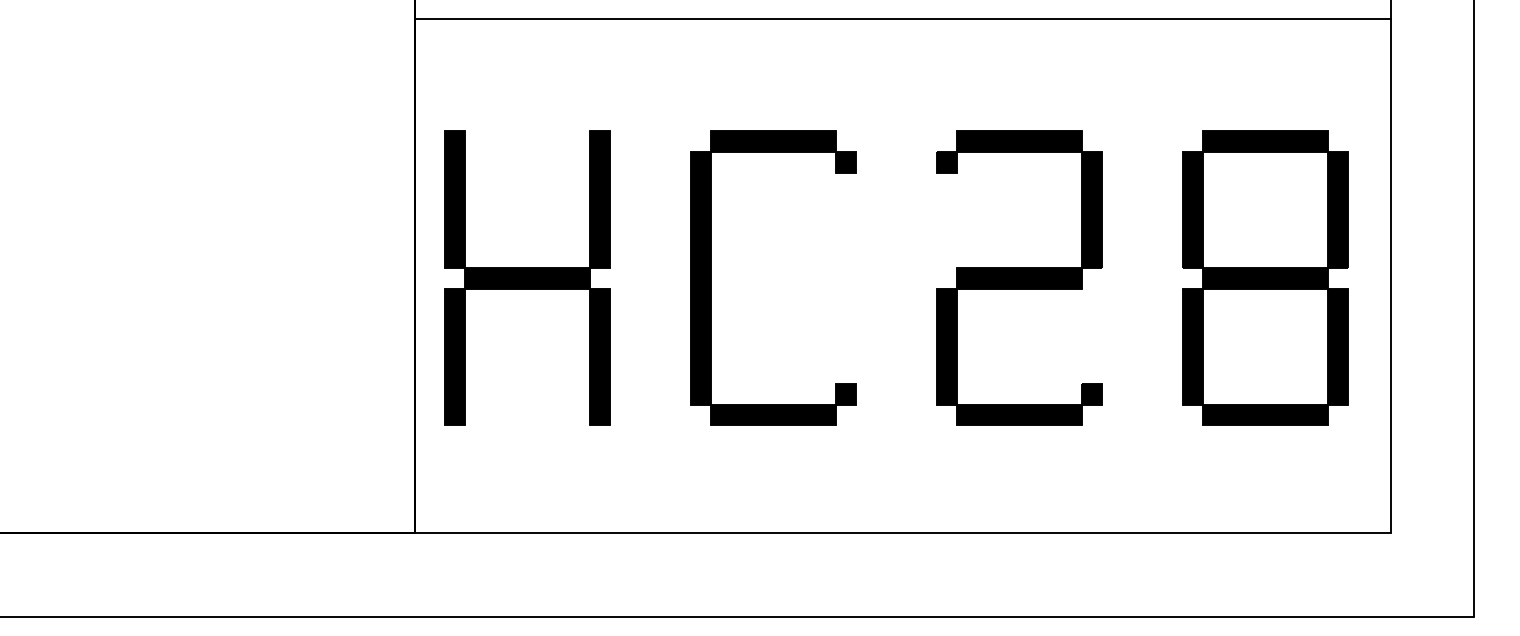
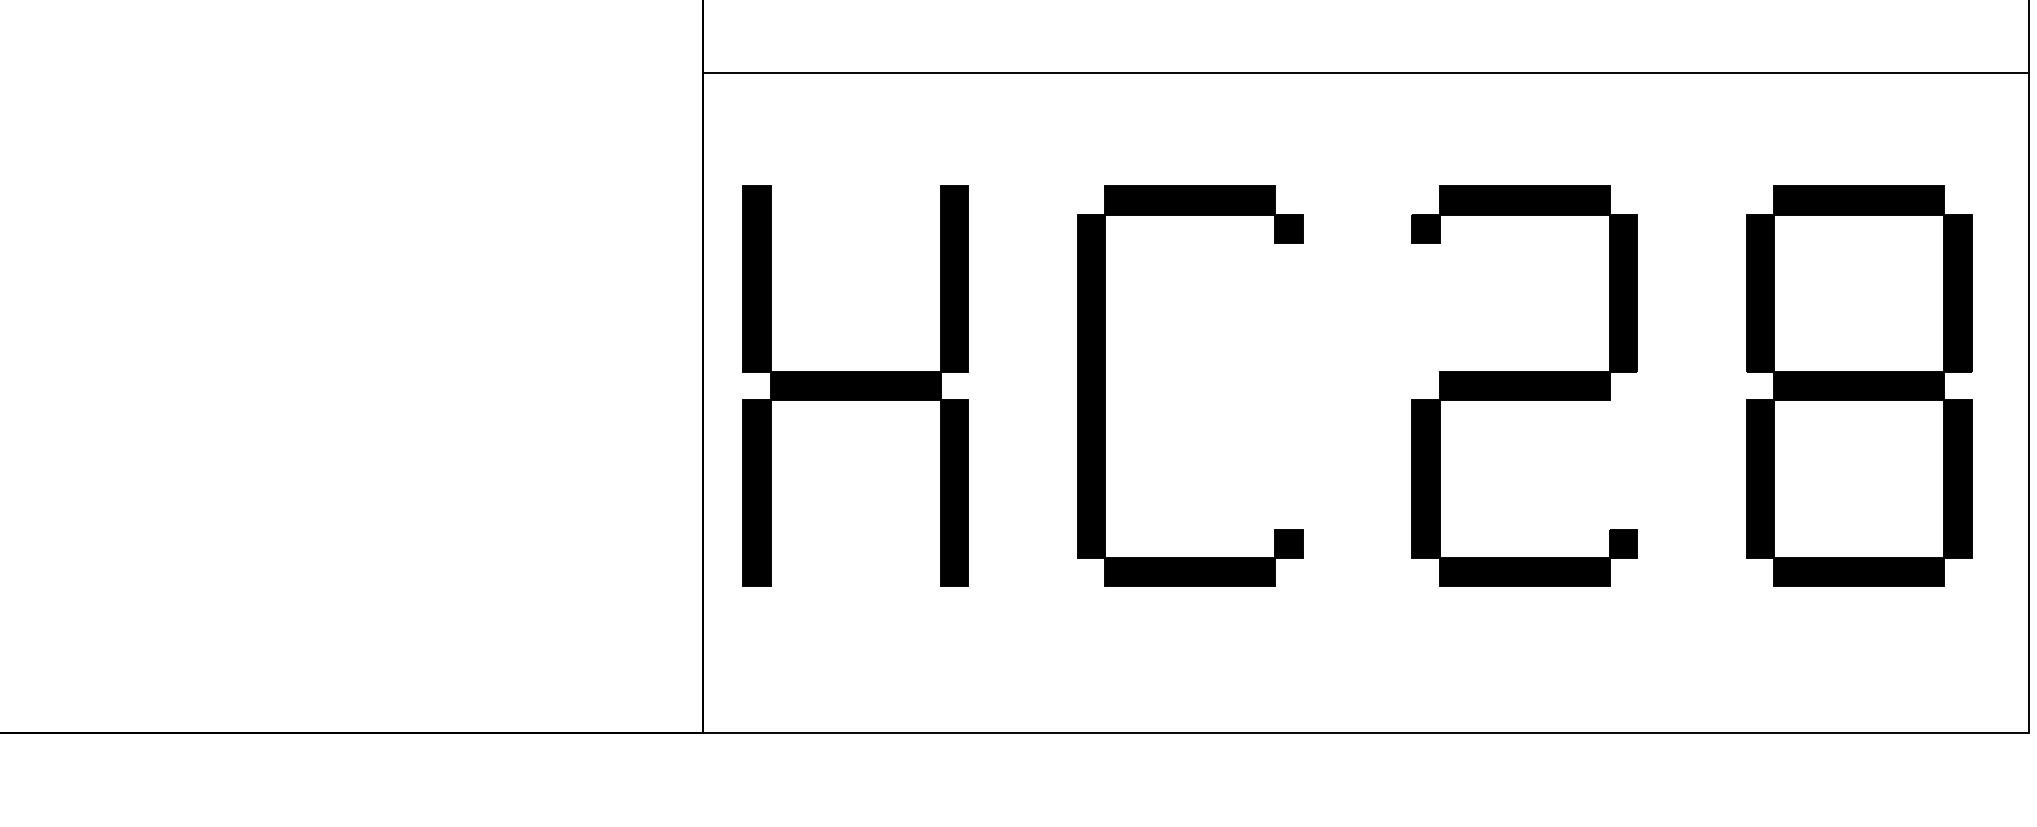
line: (902, 19) -> (1365, 73), moved

